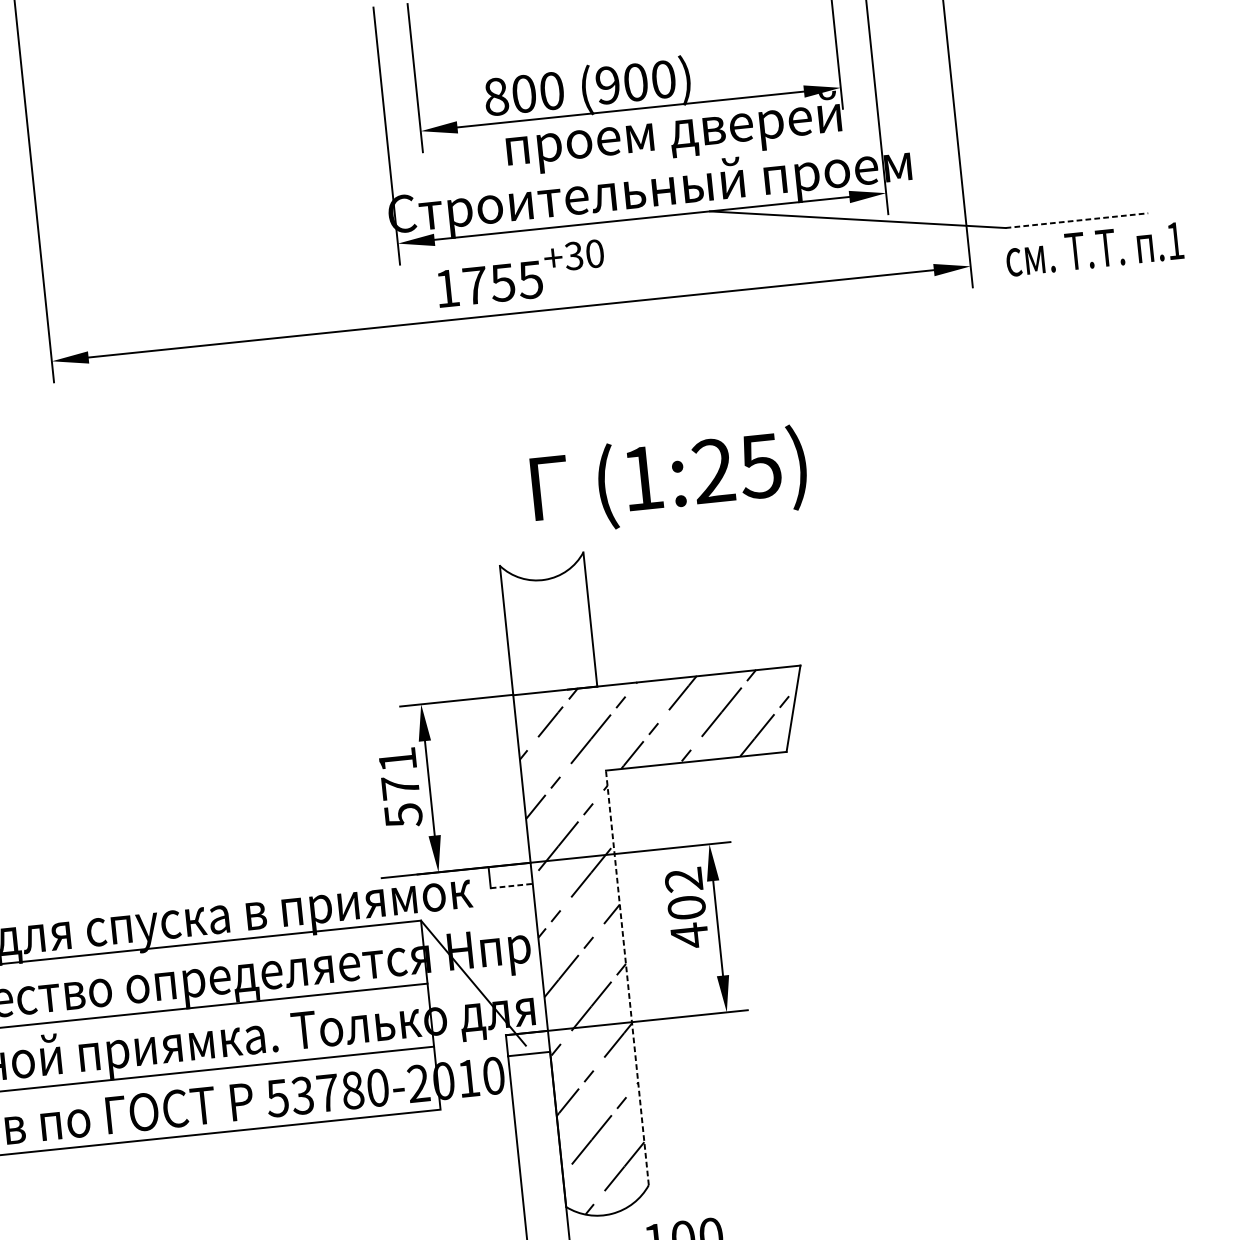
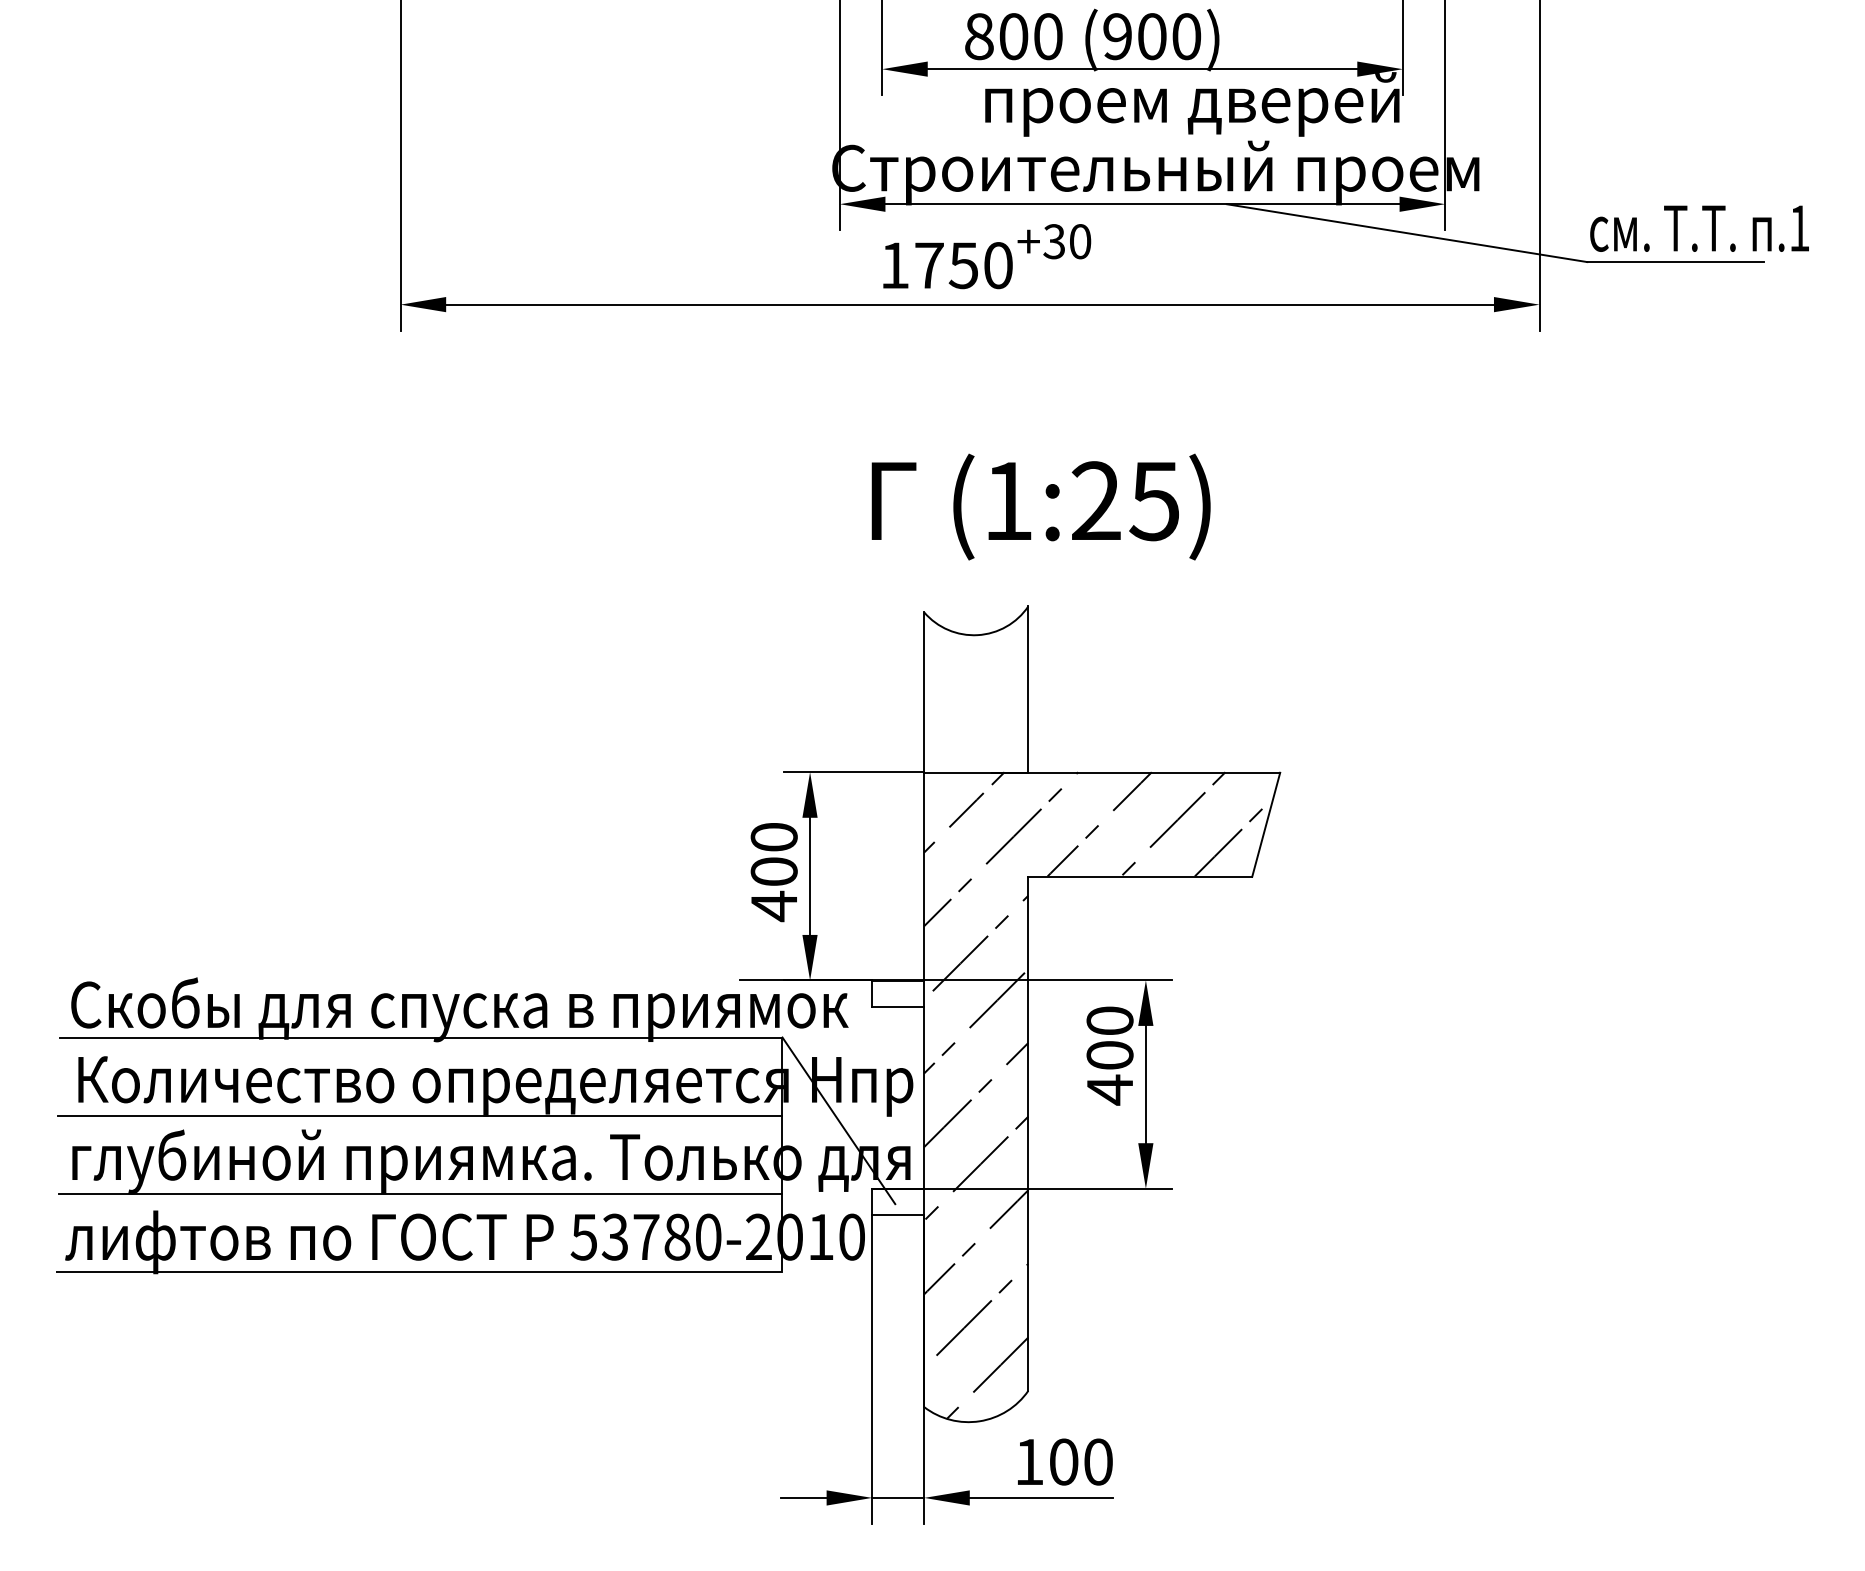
line: (1077, 220) -> (1676, 262), dashed -> solid
text: (1094, 249) -> (1699, 228), moved
text: (530, 279) -> (997, 265), 1755 -> 1750
text: (669, 480) -> (1040, 506), moved
text: (400, 788) -> (773, 872), 571 -> 400
text: (683, 879) -> (1109, 1020), 402 -> 400
line: (512, 885) -> (898, 1006), dashed -> solid
line: (627, 977) -> (1028, 1133), dashed -> solid

